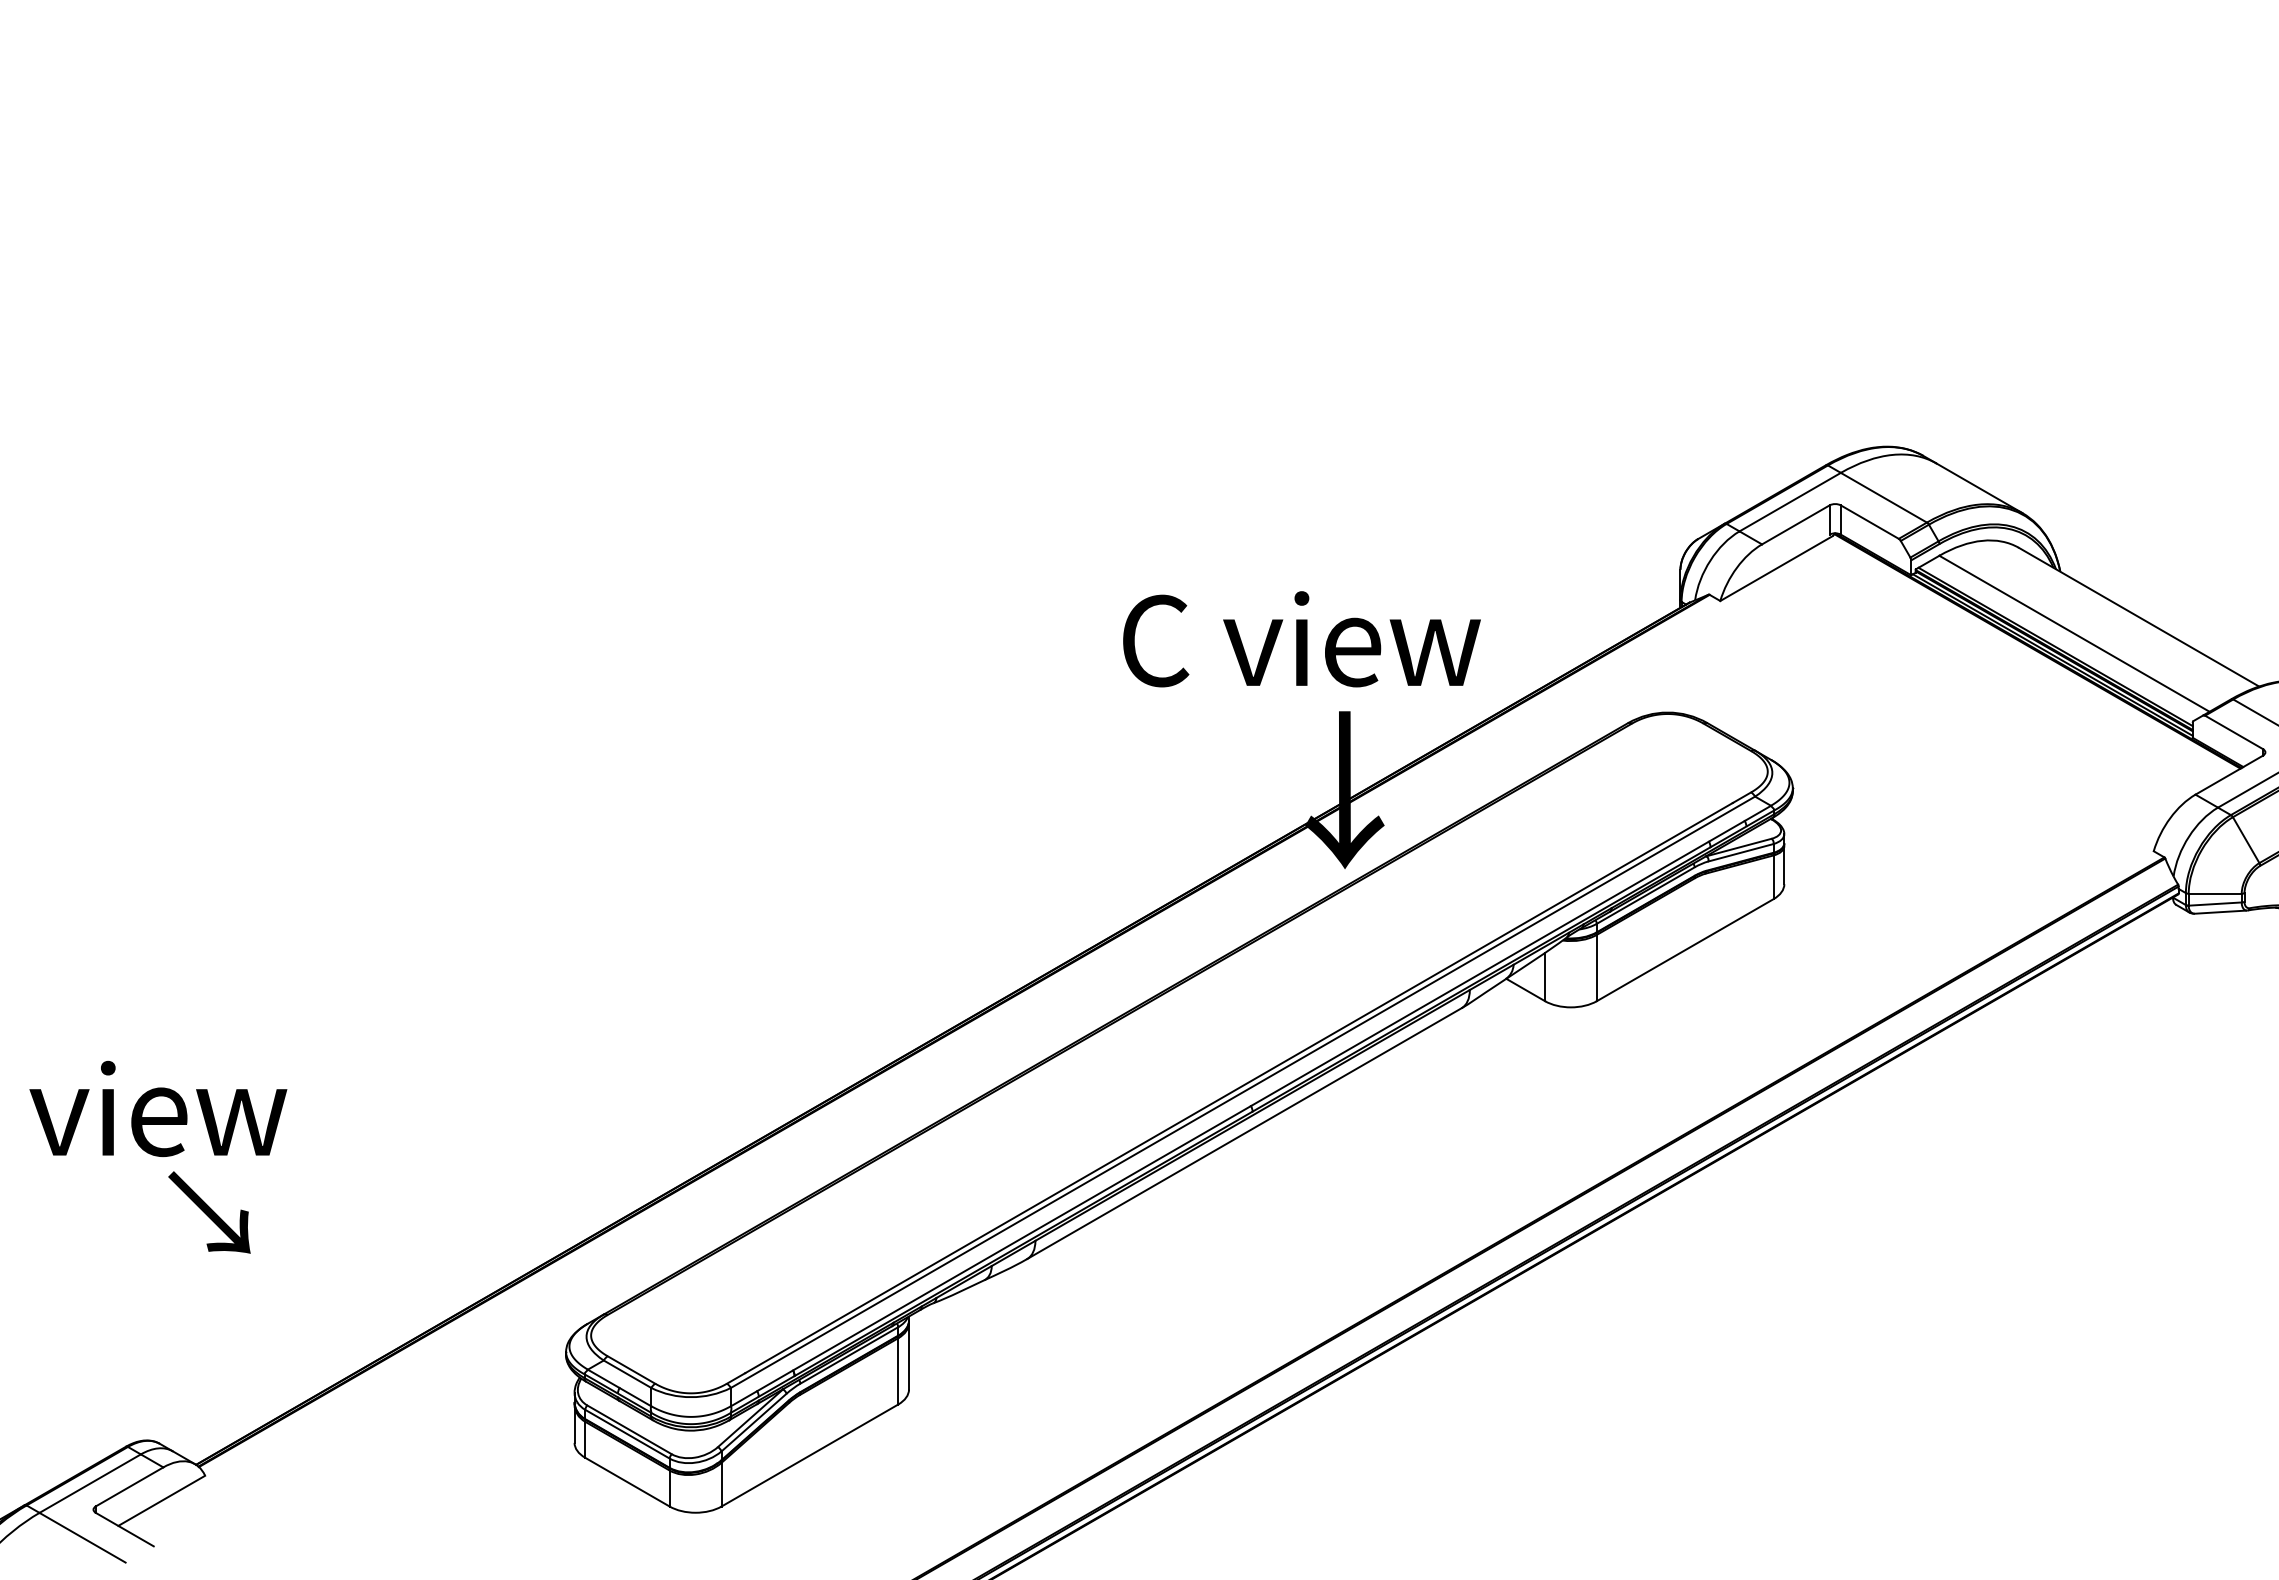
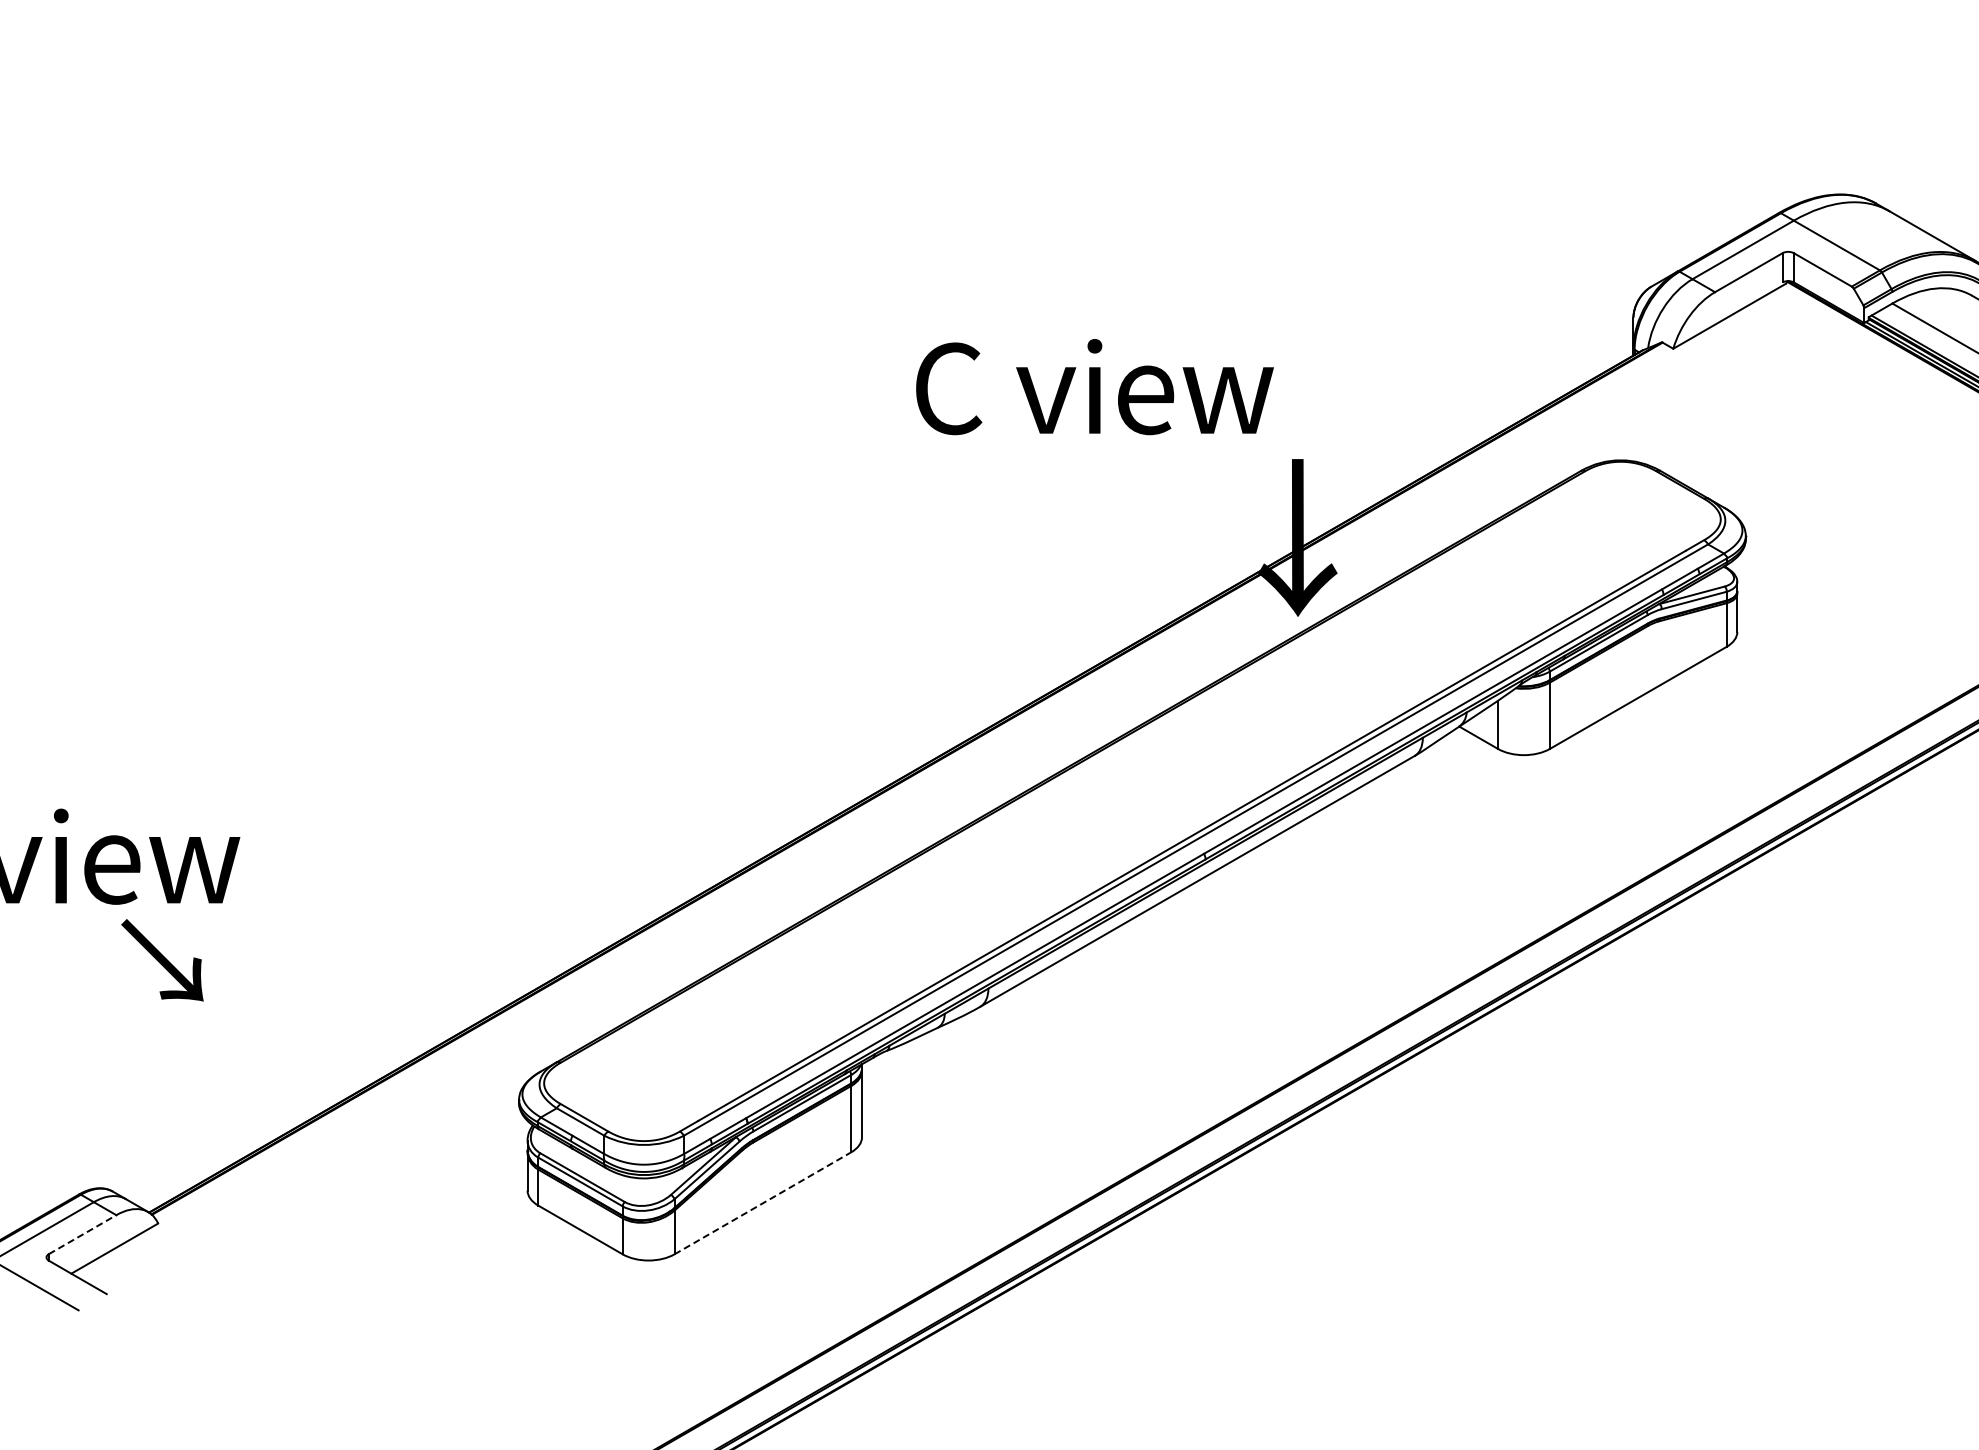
text: (1301, 639) -> (1094, 387), moved
line: (810, 1455) -> (763, 1203), solid -> dashed
line: (130, 1486) -> (83, 1234), solid -> dashed

